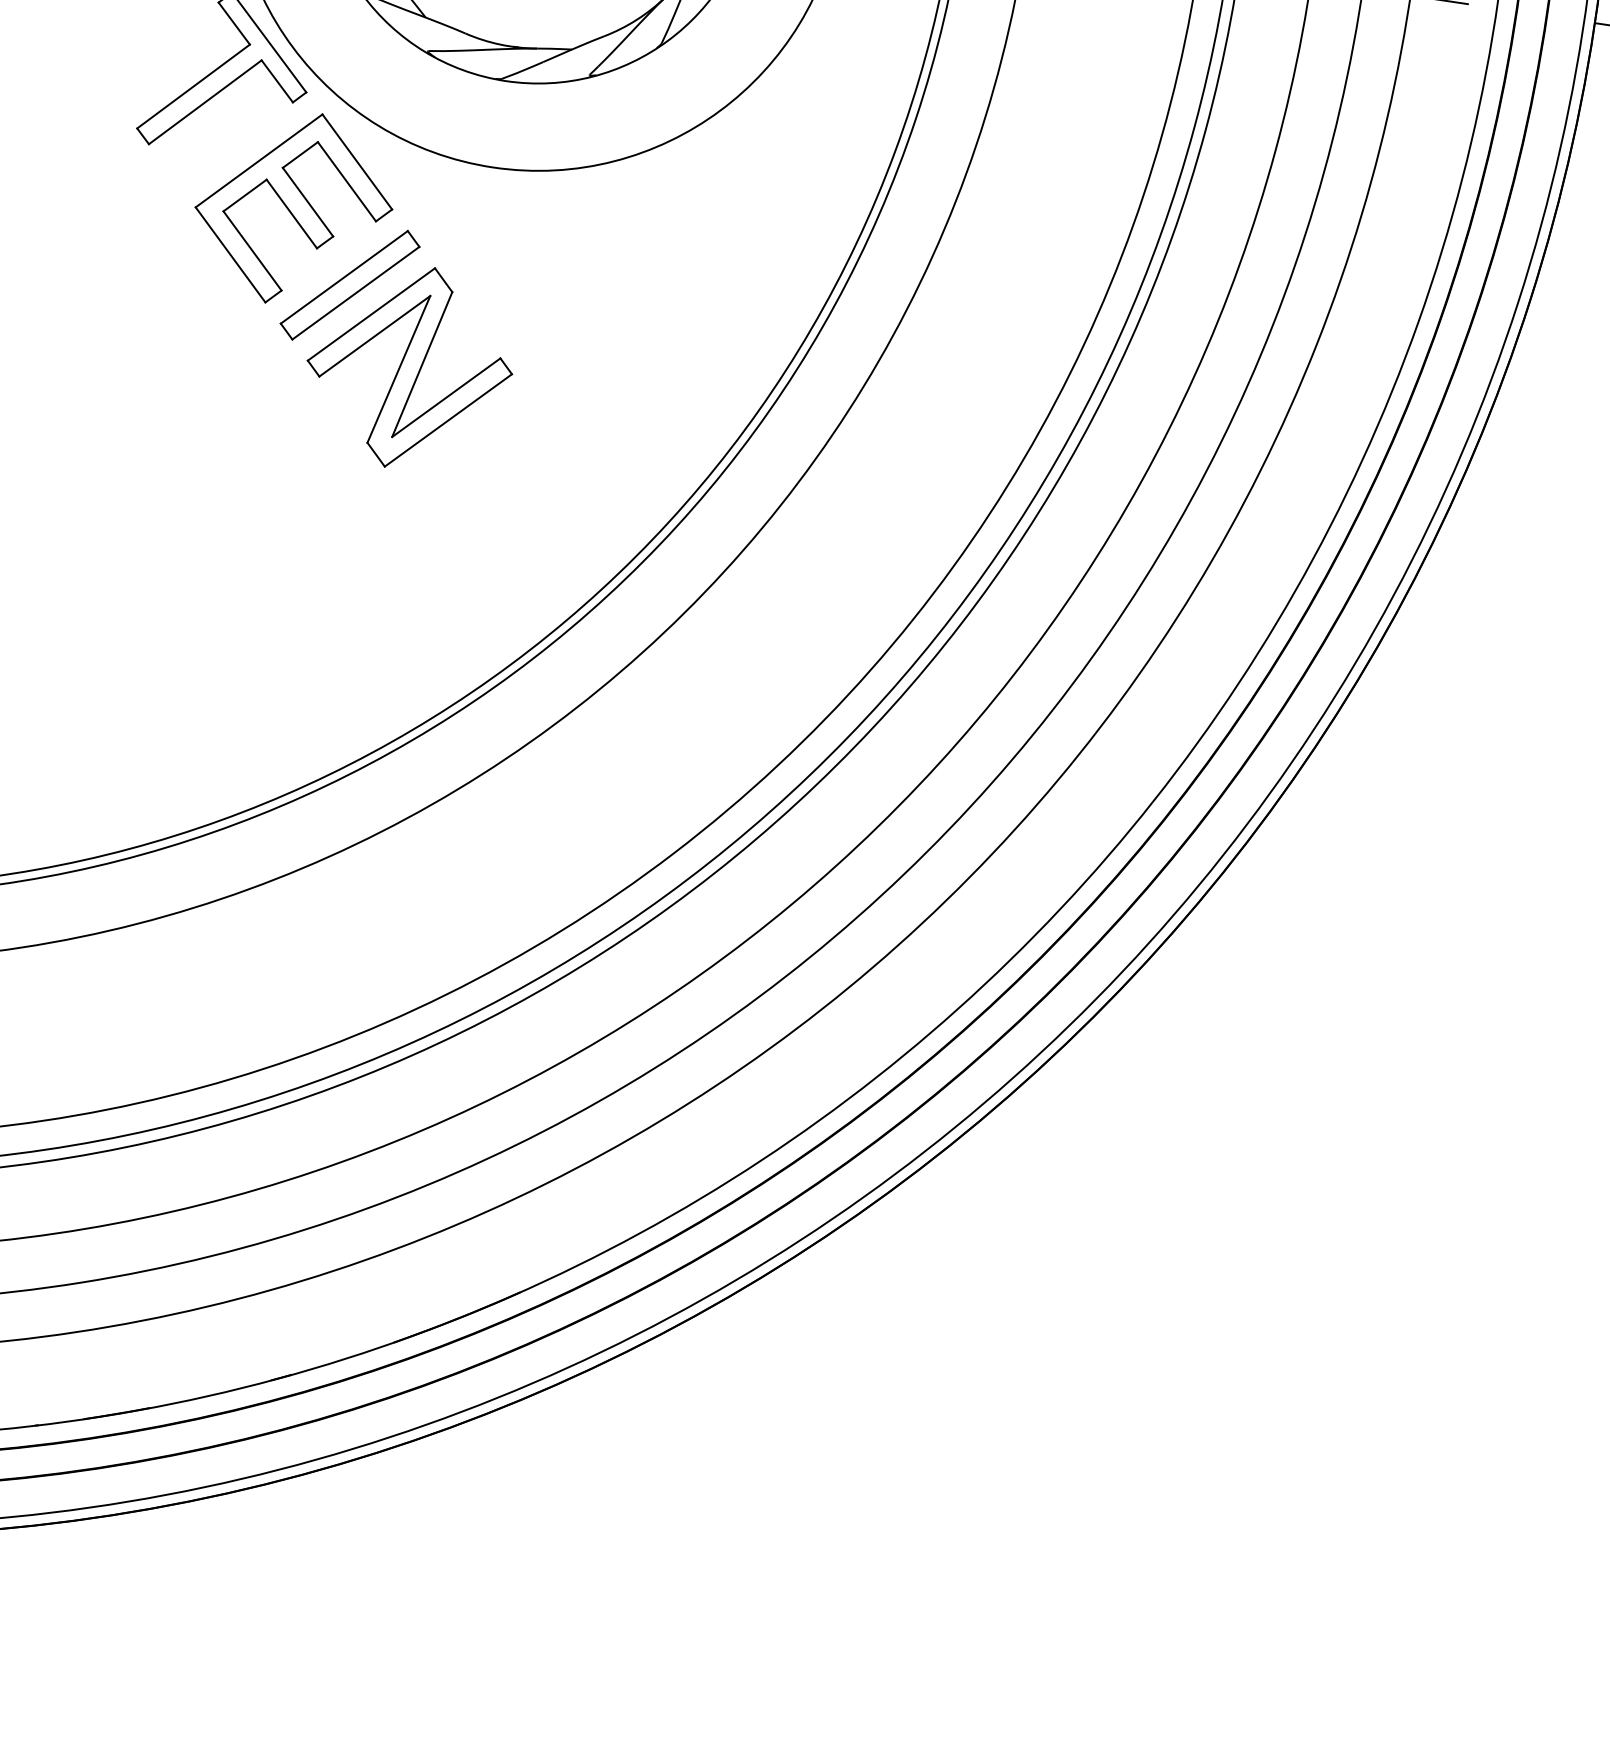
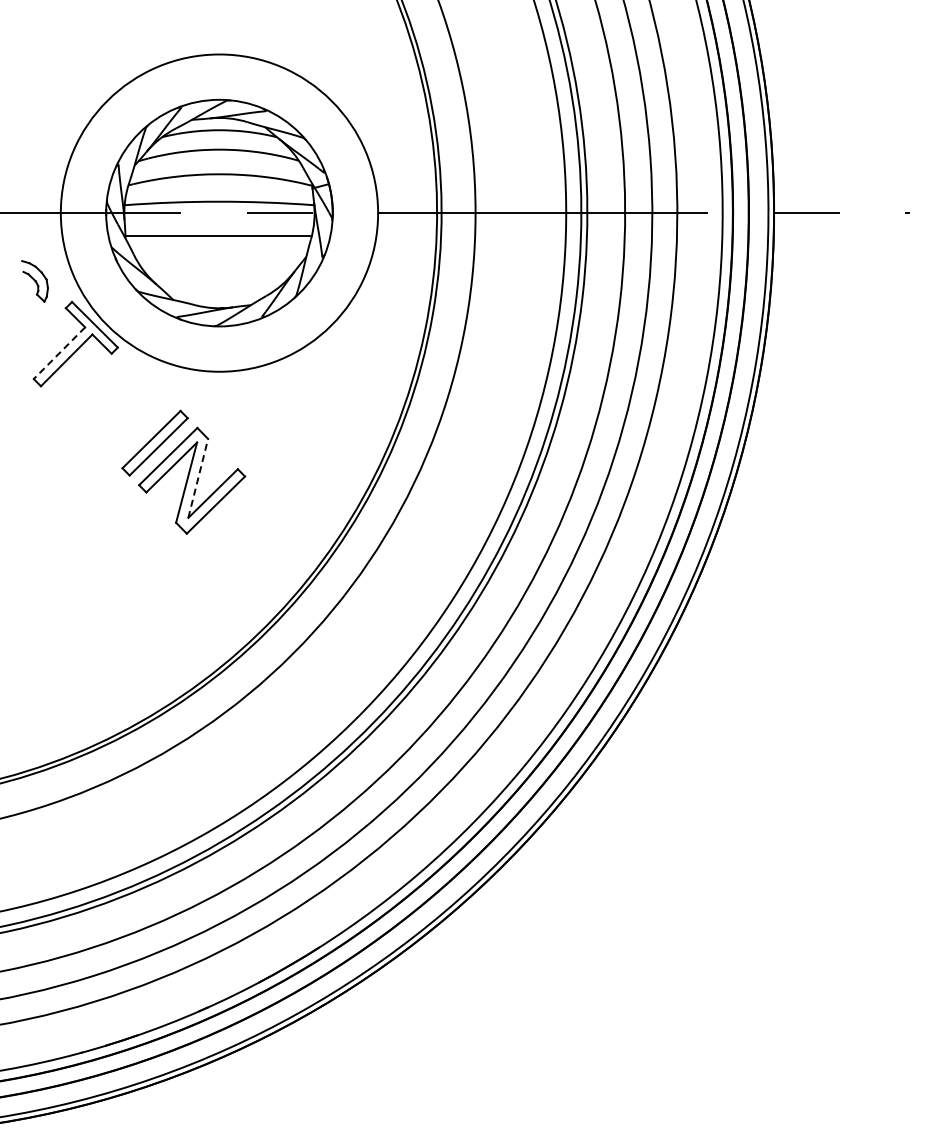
line: (193, 87) -> (59, 353), solid -> dashed
part: (292, 207) -> (119, 407), removed
line: (422, 364) -> (198, 478), solid -> dashed

